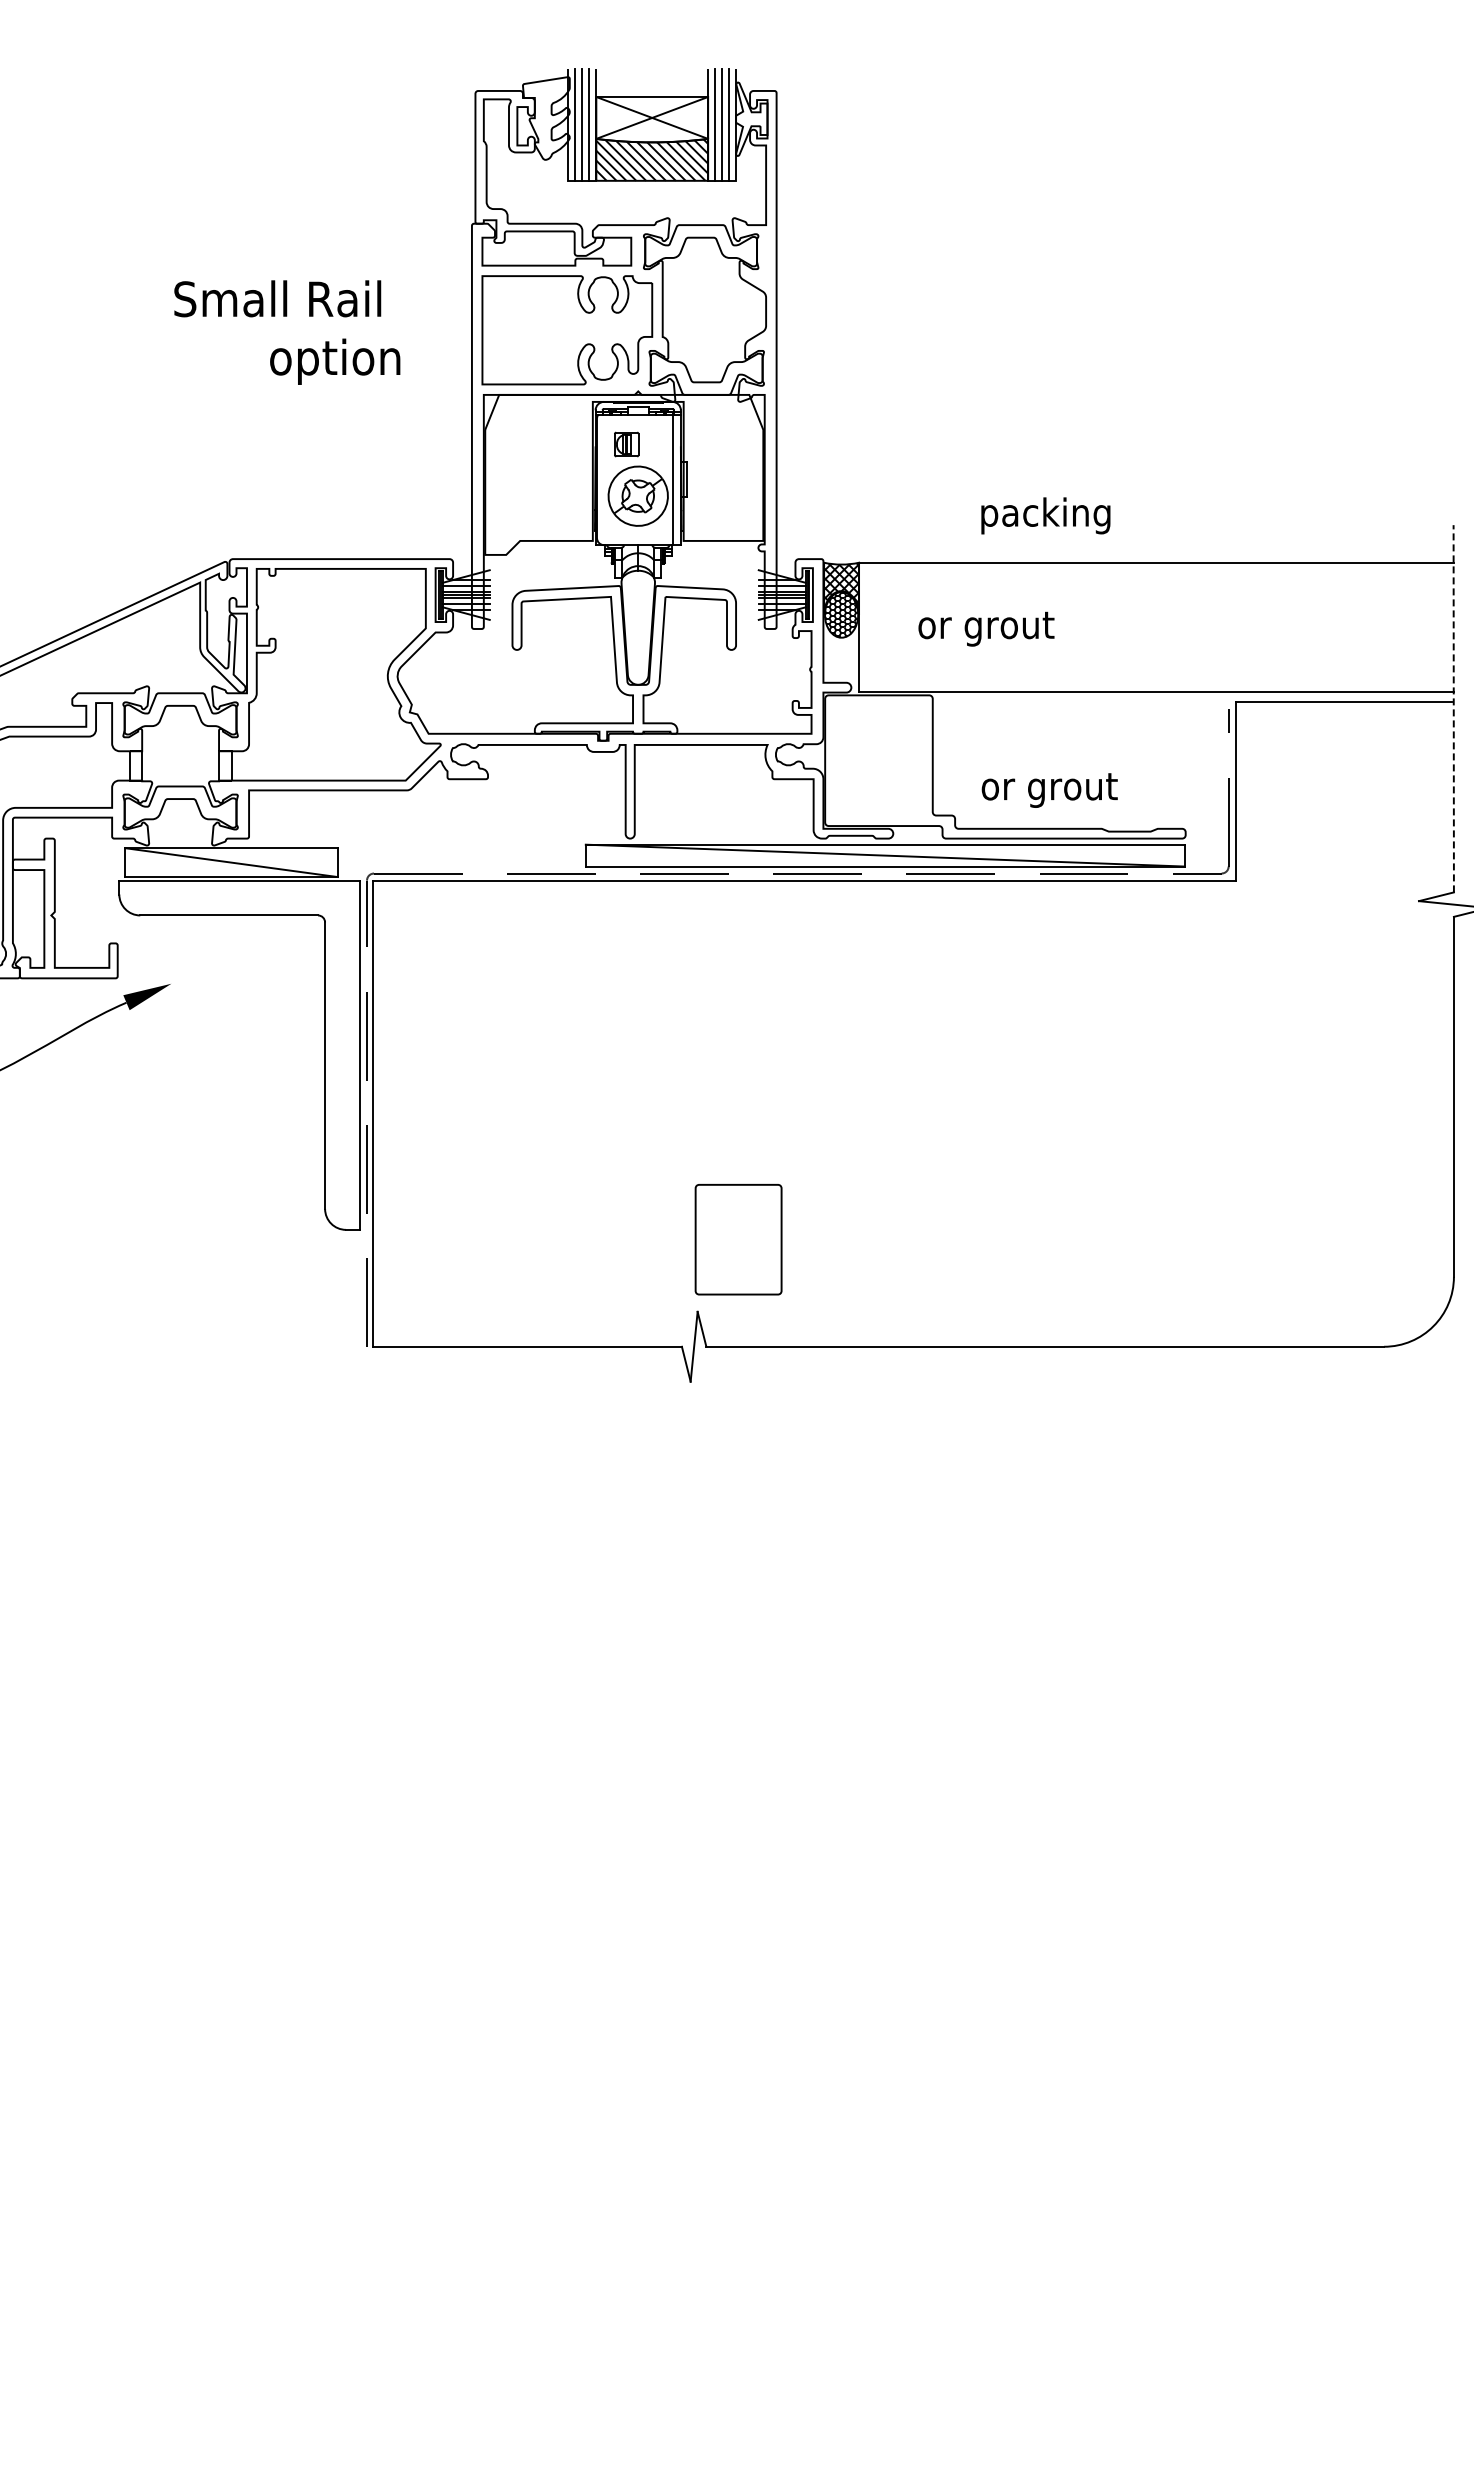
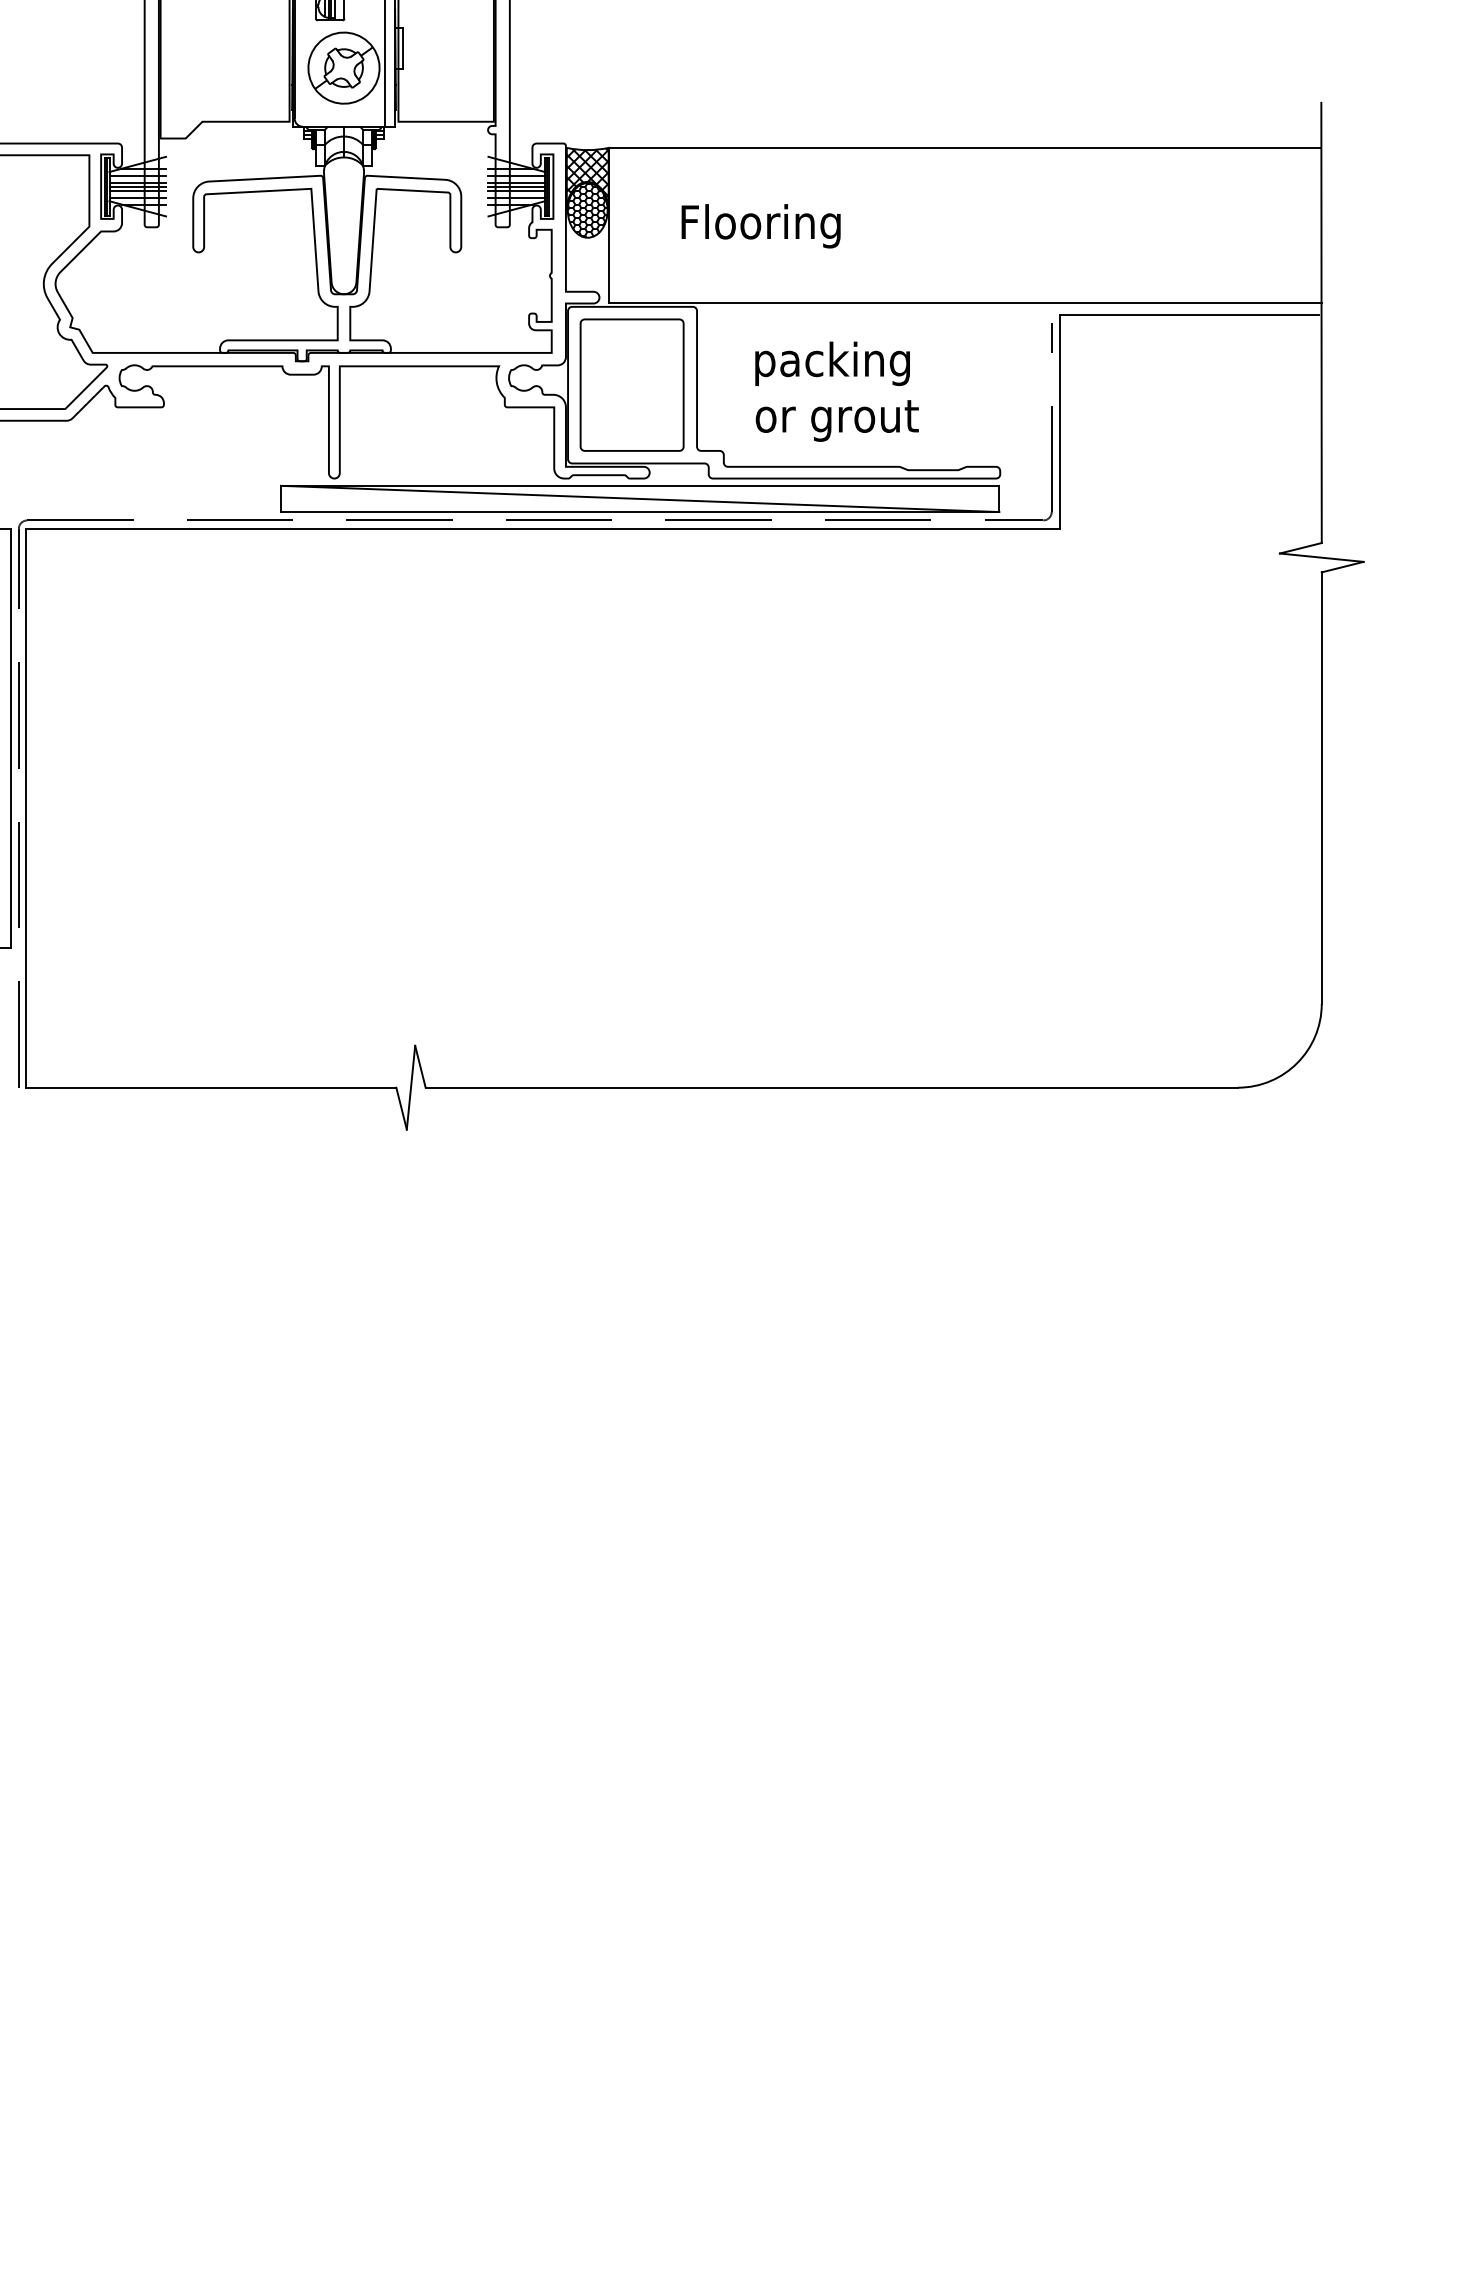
text: (1045, 515) -> (832, 363), moved
text: (986, 627) -> (761, 225), or grout -> Flooring
line: (1453, 708) -> (1321, 322), dashed -> solid
part: (738, 1239) -> (631, 384), moved

